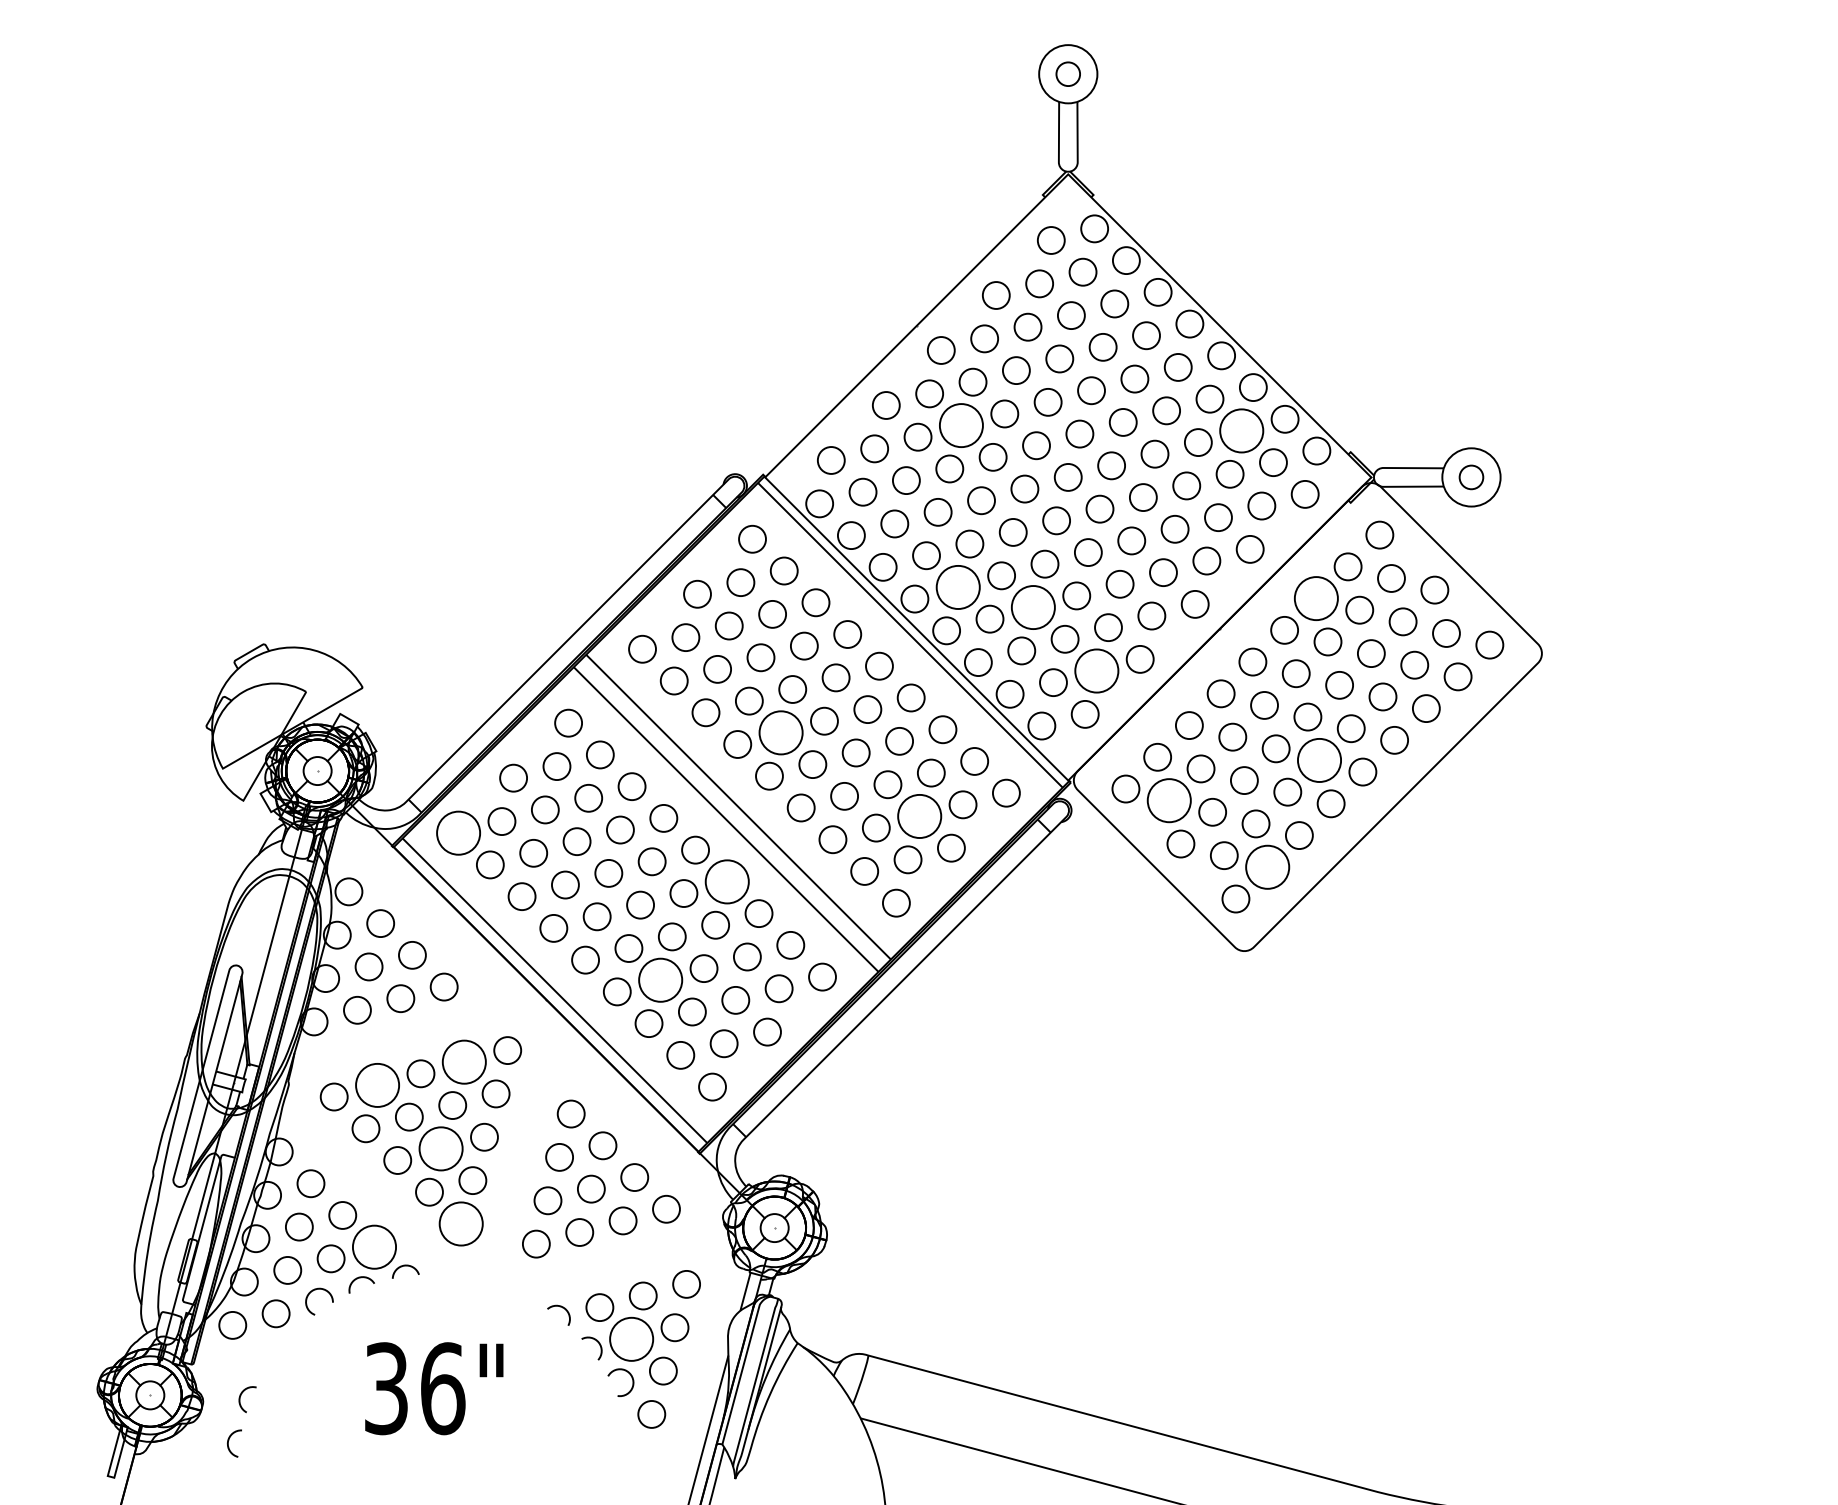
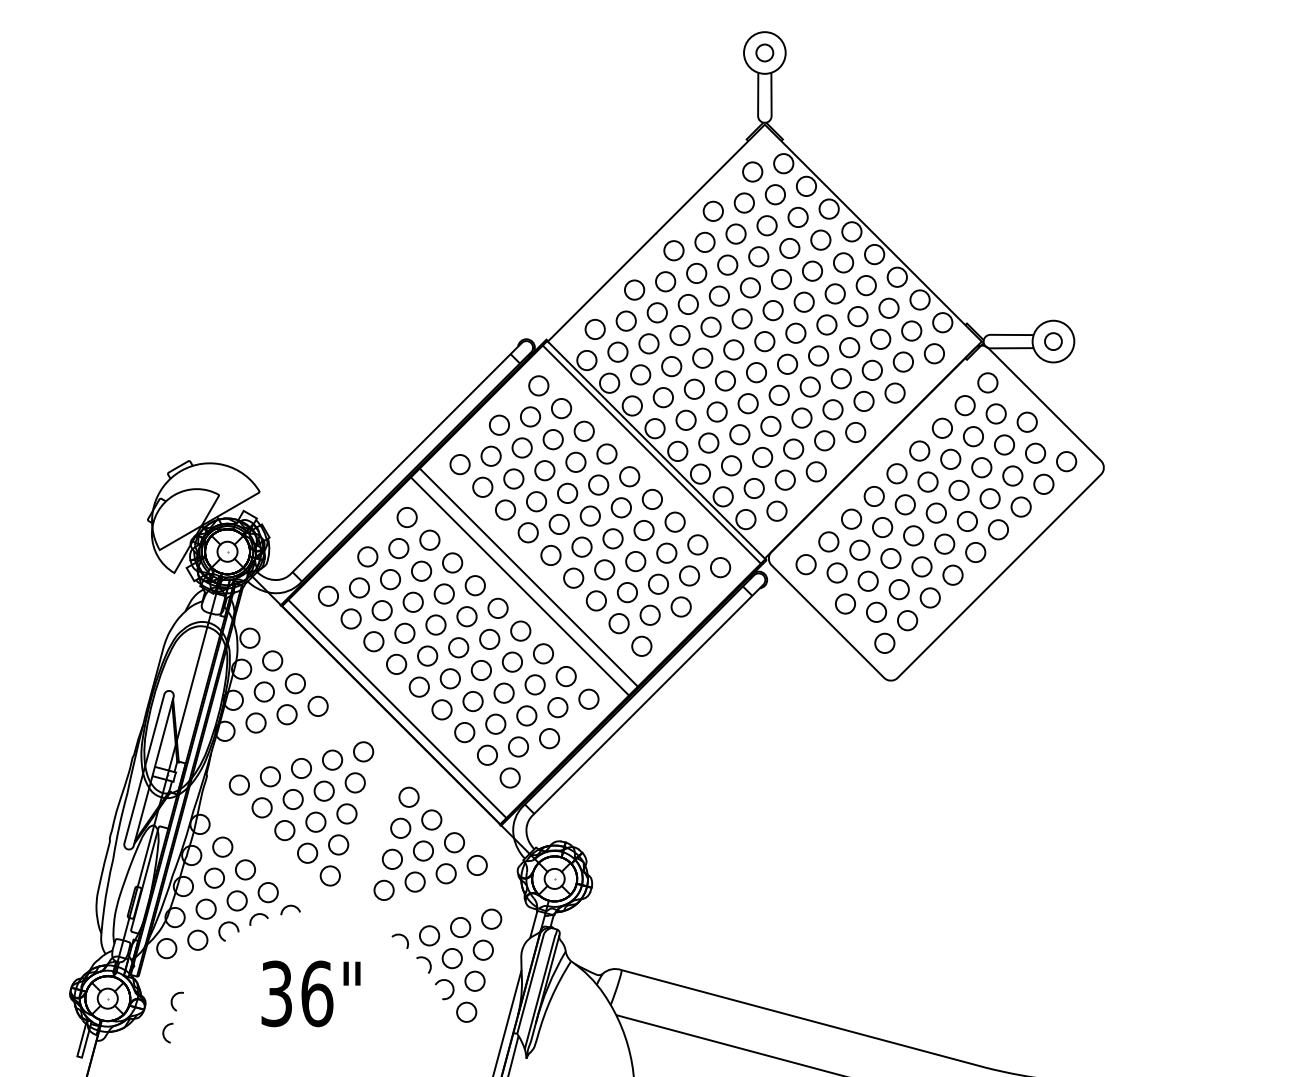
circle: (960, 425) -> (687, 304), size x0.62
circle: (1241, 430) -> (888, 308), size x0.62
circle: (957, 586) -> (685, 419), size x0.62
circle: (1315, 598) -> (941, 428), size x0.62
circle: (1032, 607) -> (739, 434), size x0.62
circle: (1096, 670) -> (785, 479), size x0.62
circle: (780, 732) -> (558, 524), size x0.62
circle: (1319, 759) -> (944, 543), size x0.62
circle: (1168, 800) -> (836, 572), size x0.62
circle: (919, 815) -> (658, 583), size x0.62
circle: (458, 832) -> (328, 595), size x0.62
circle: (1267, 866) -> (907, 620), size x0.62
circle: (726, 881) -> (520, 630), size x0.62
circle: (660, 979) -> (472, 700), size x0.62
circle: (463, 1061) -> (331, 759), size x0.62
circle: (377, 1084) -> (270, 776), size x0.62
circle: (440, 1148) -> (315, 821), size x0.62
circle: (460, 1223) -> (329, 875), size x0.62
circle: (374, 1246) -> (268, 892), size x0.62
circle: (631, 1338) -> (452, 957), size x0.62

